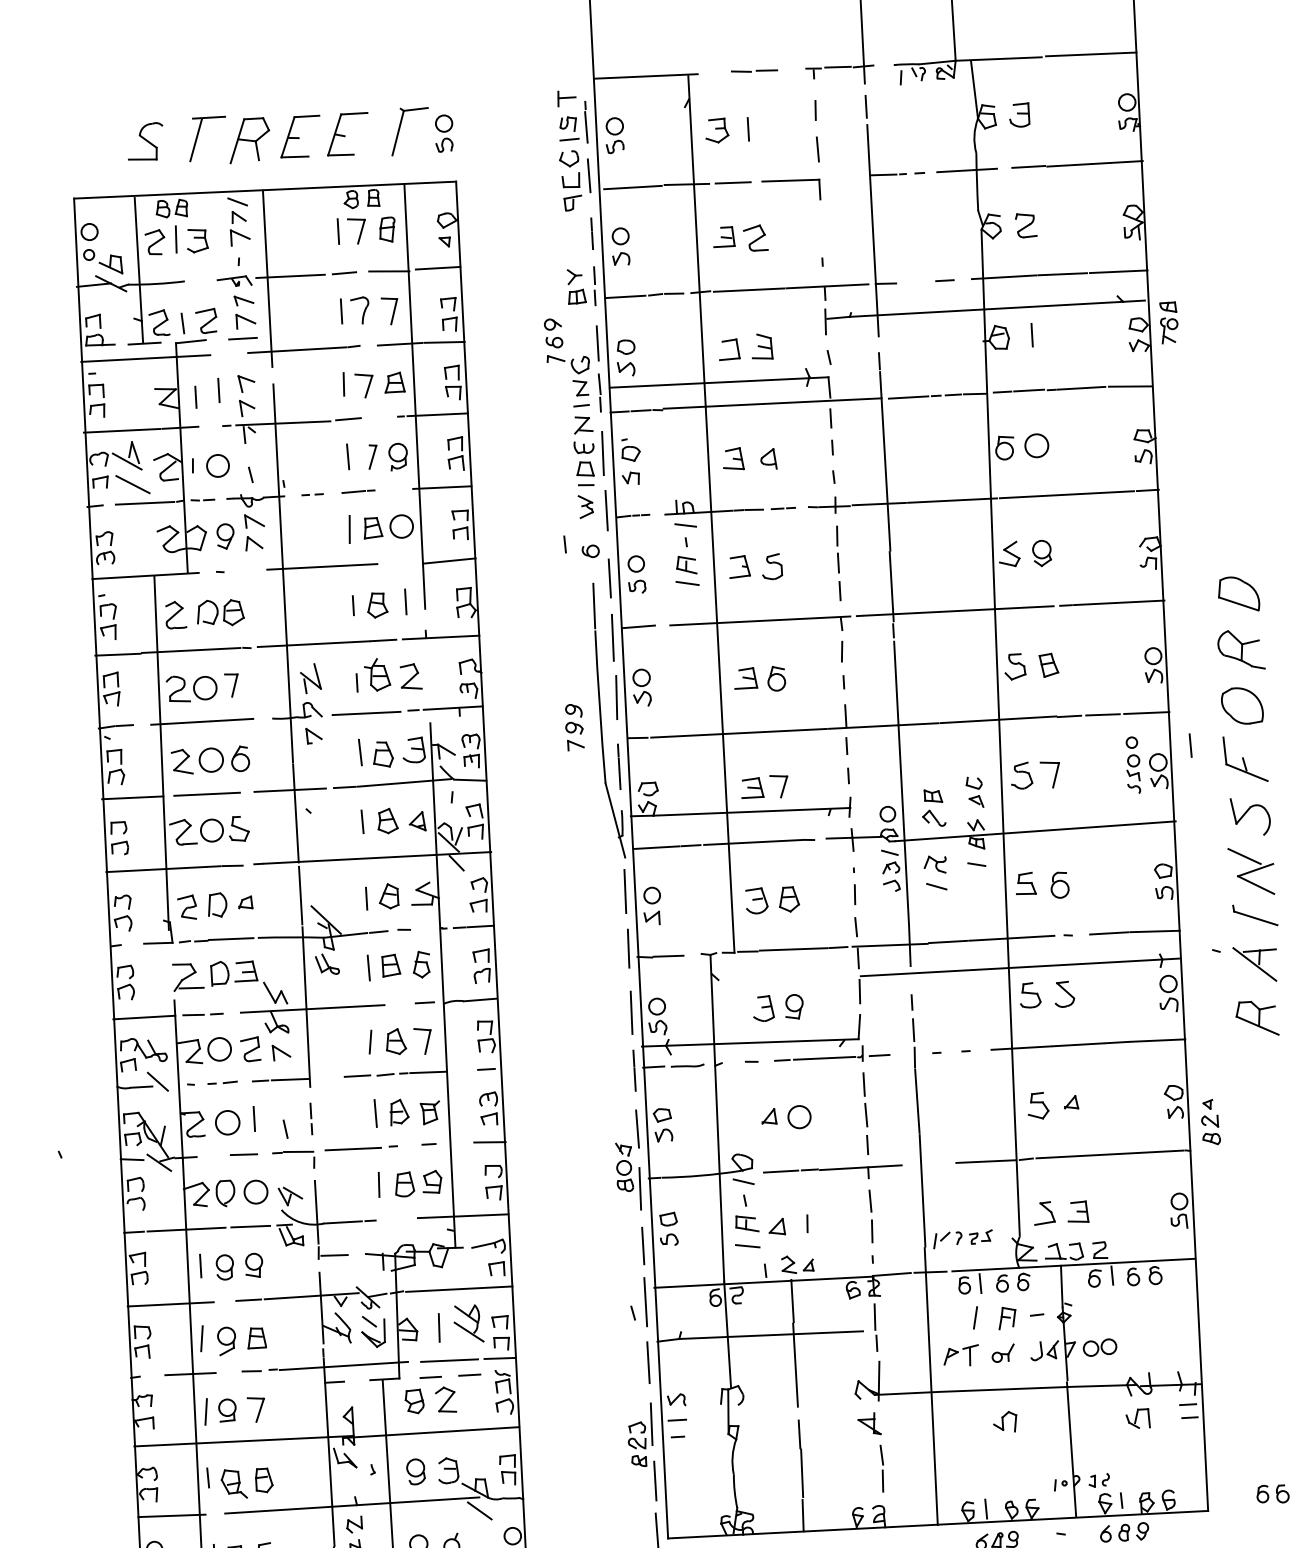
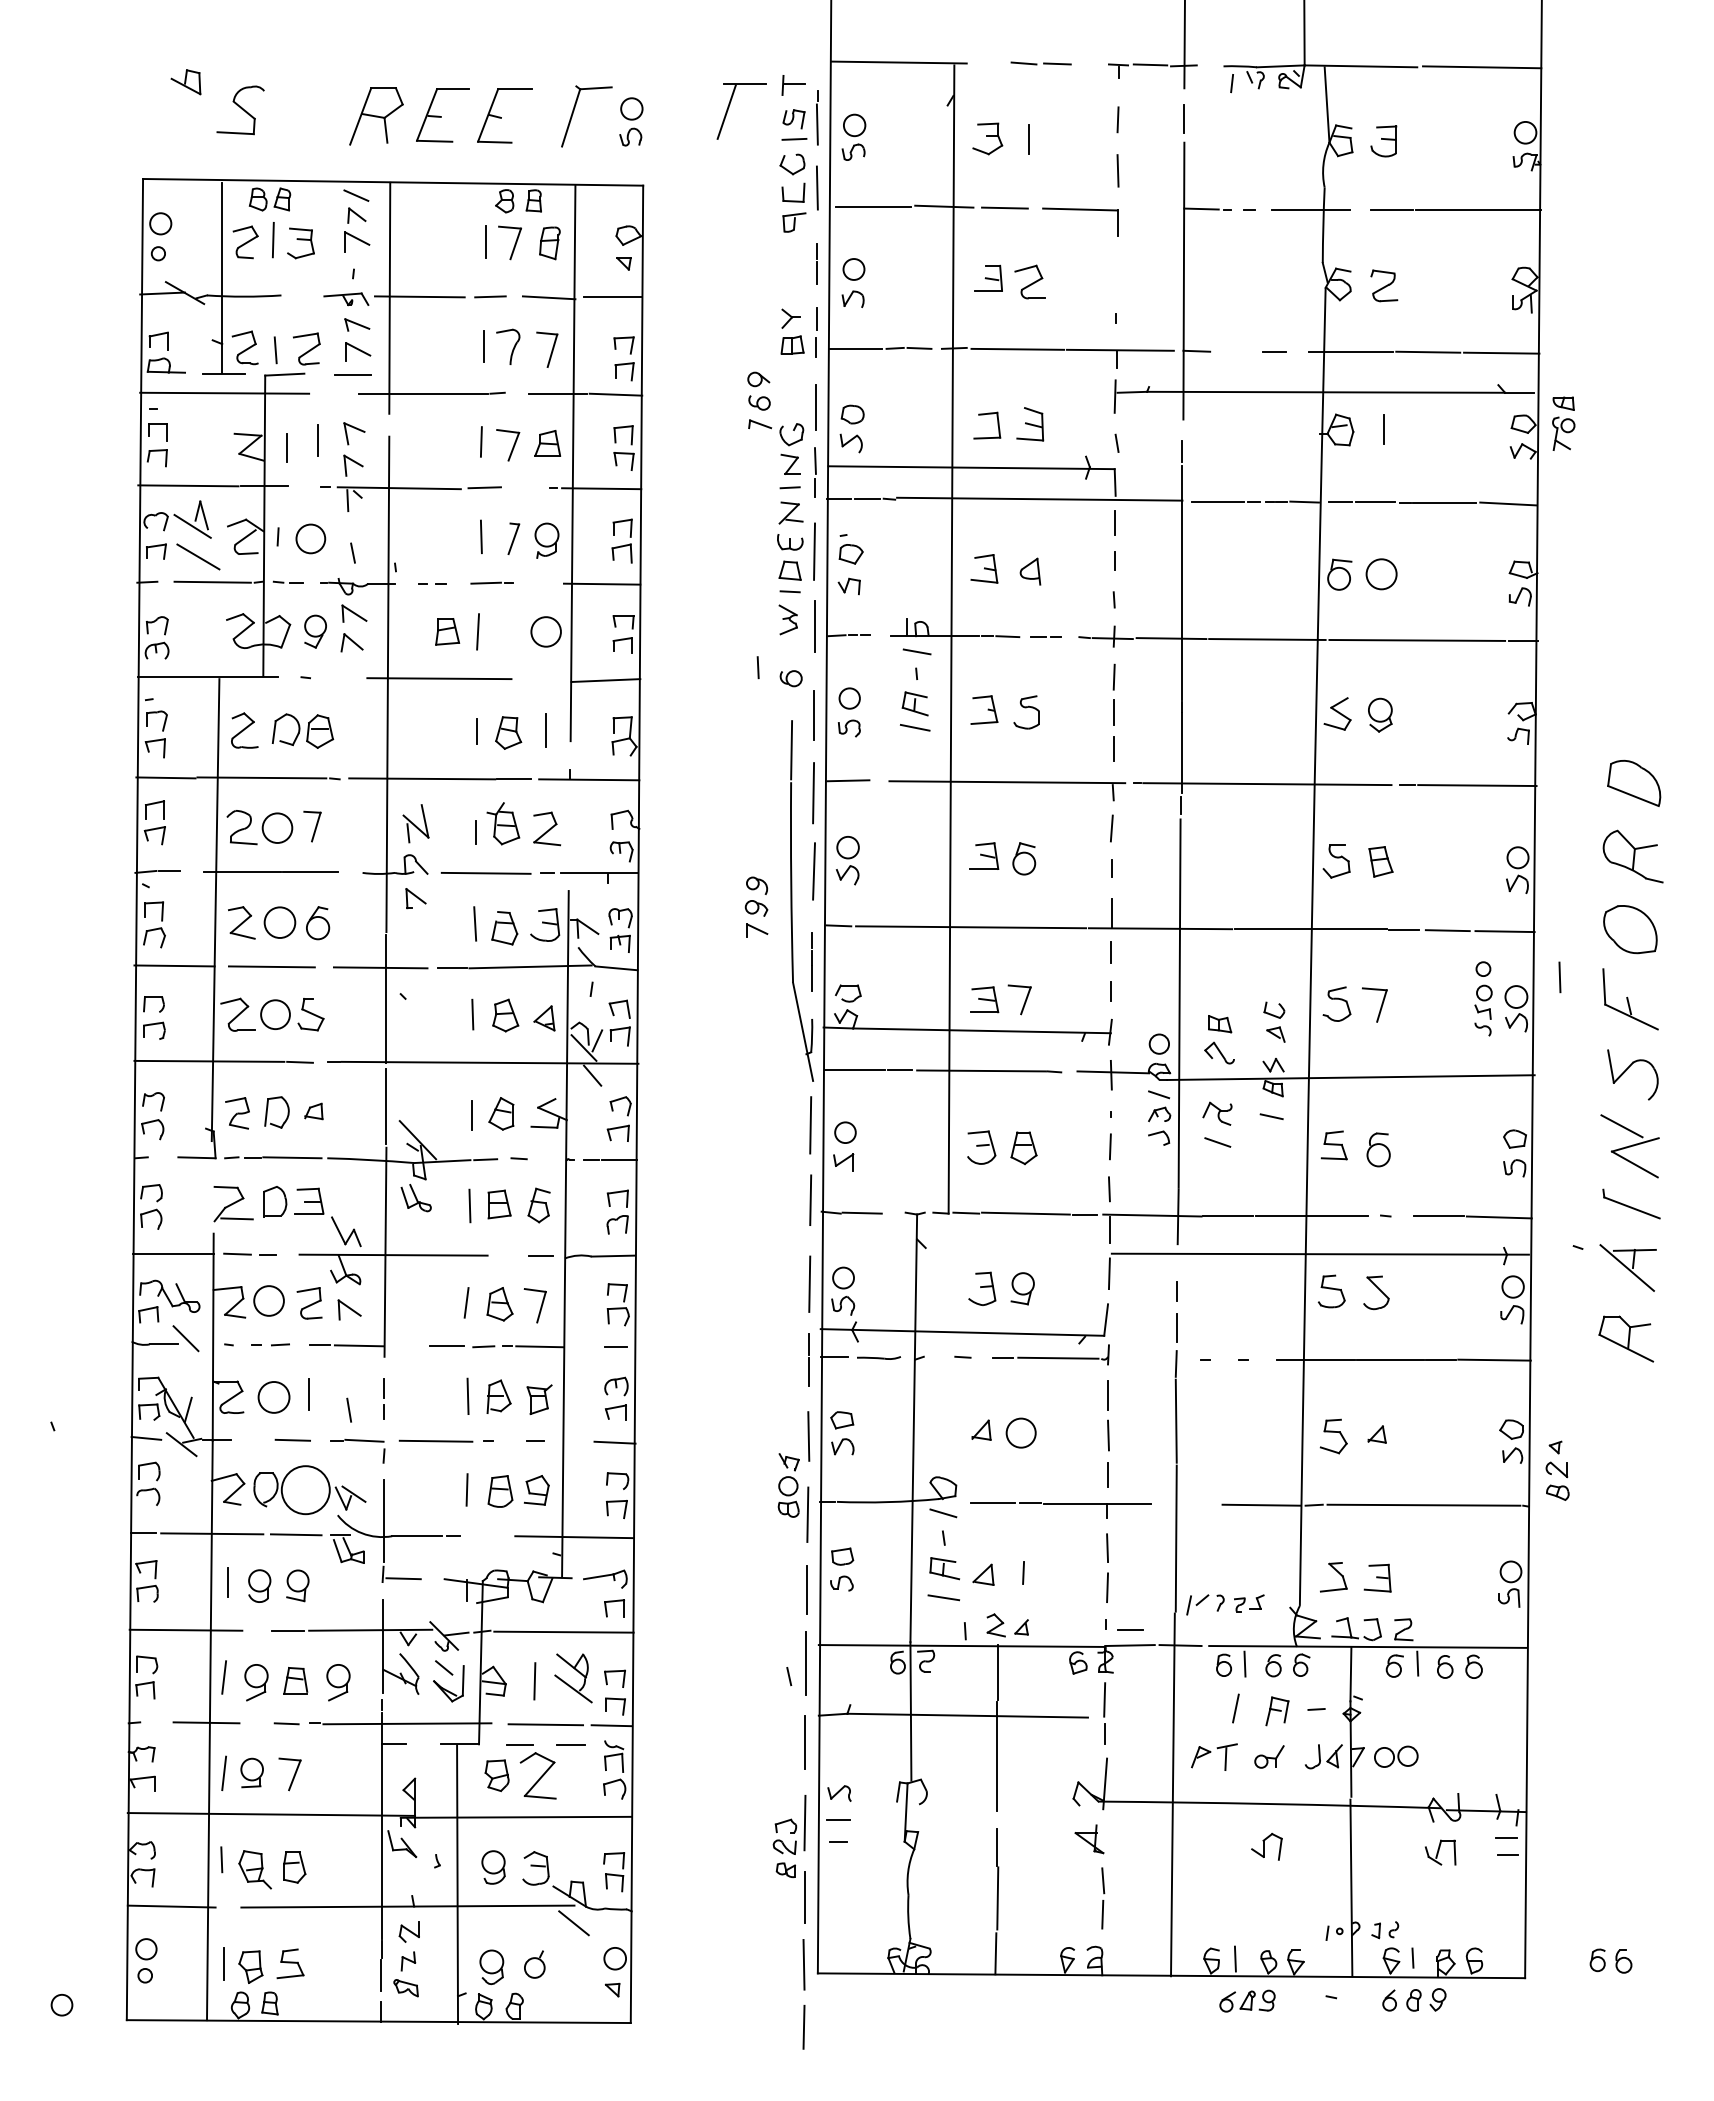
part: (198, 136) -> (729, 107), moved
part: (110, 265) -> (185, 82), moved
part: (372, 527) -> (447, 631), moved
line: (879, 1055) -> (1130, 1629), moved
circle: (255, 1192) -> (305, 1490), size x1.6
part: (289, 1337) -> (338, 1682), added
part: (445, 1399) -> (537, 1775), size x1.4

